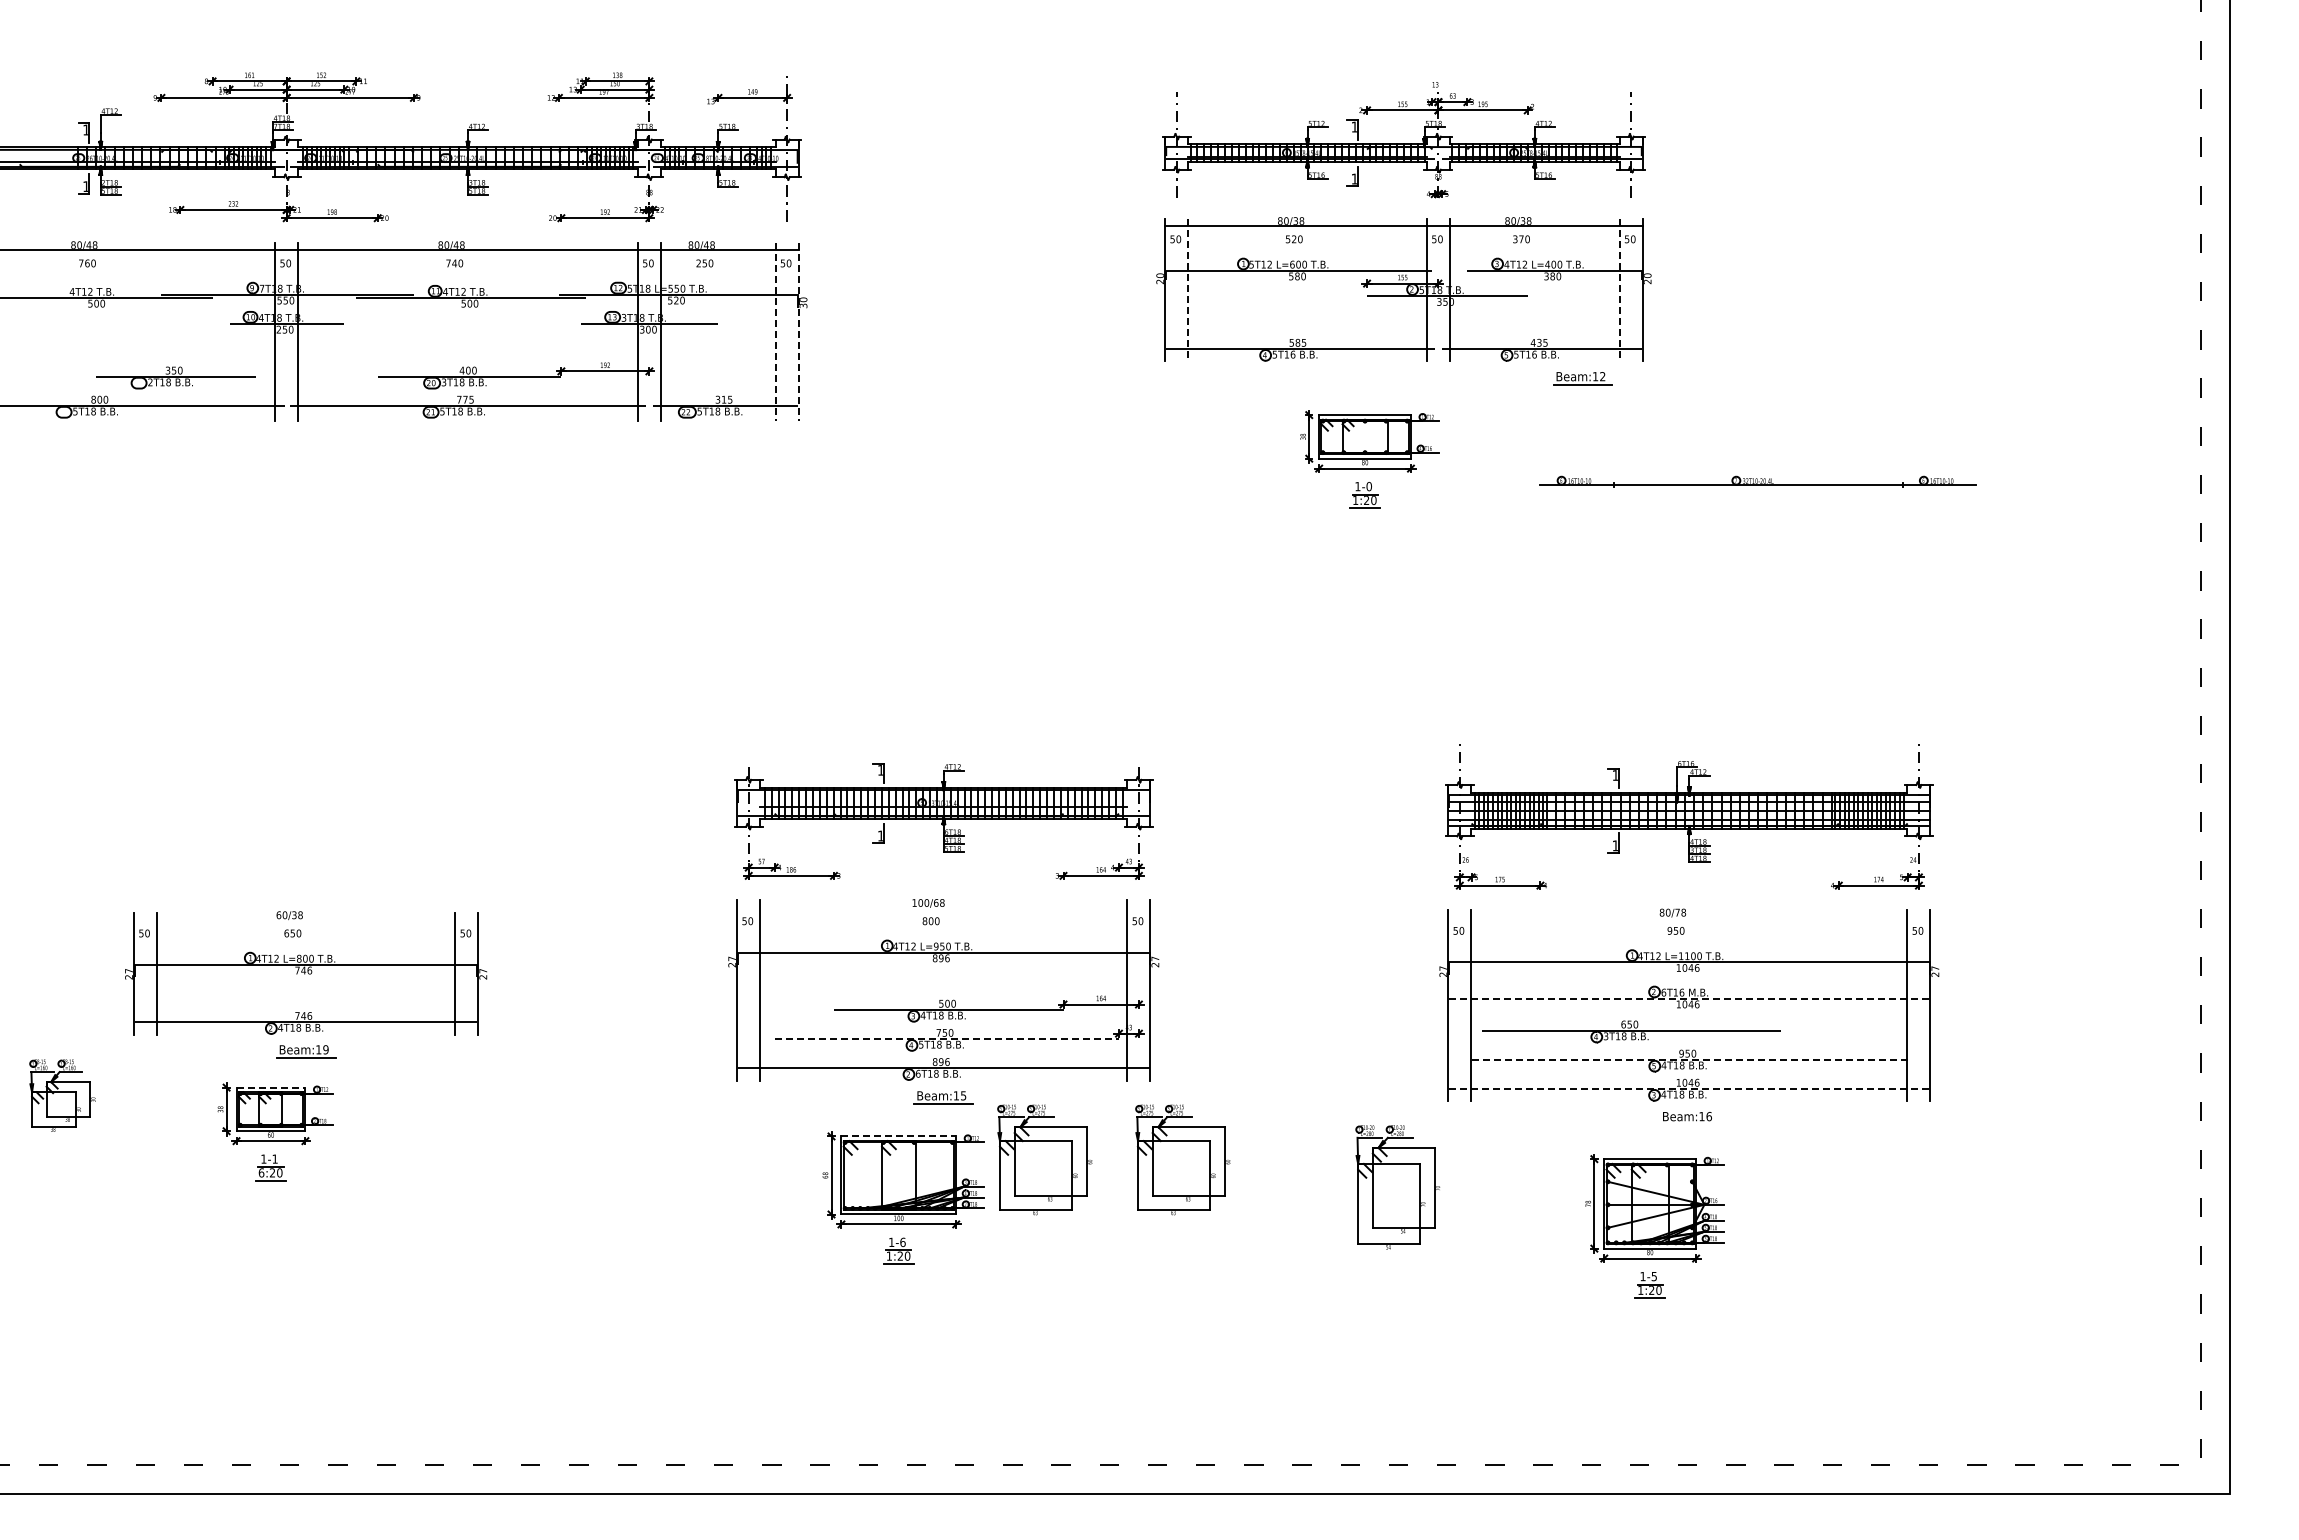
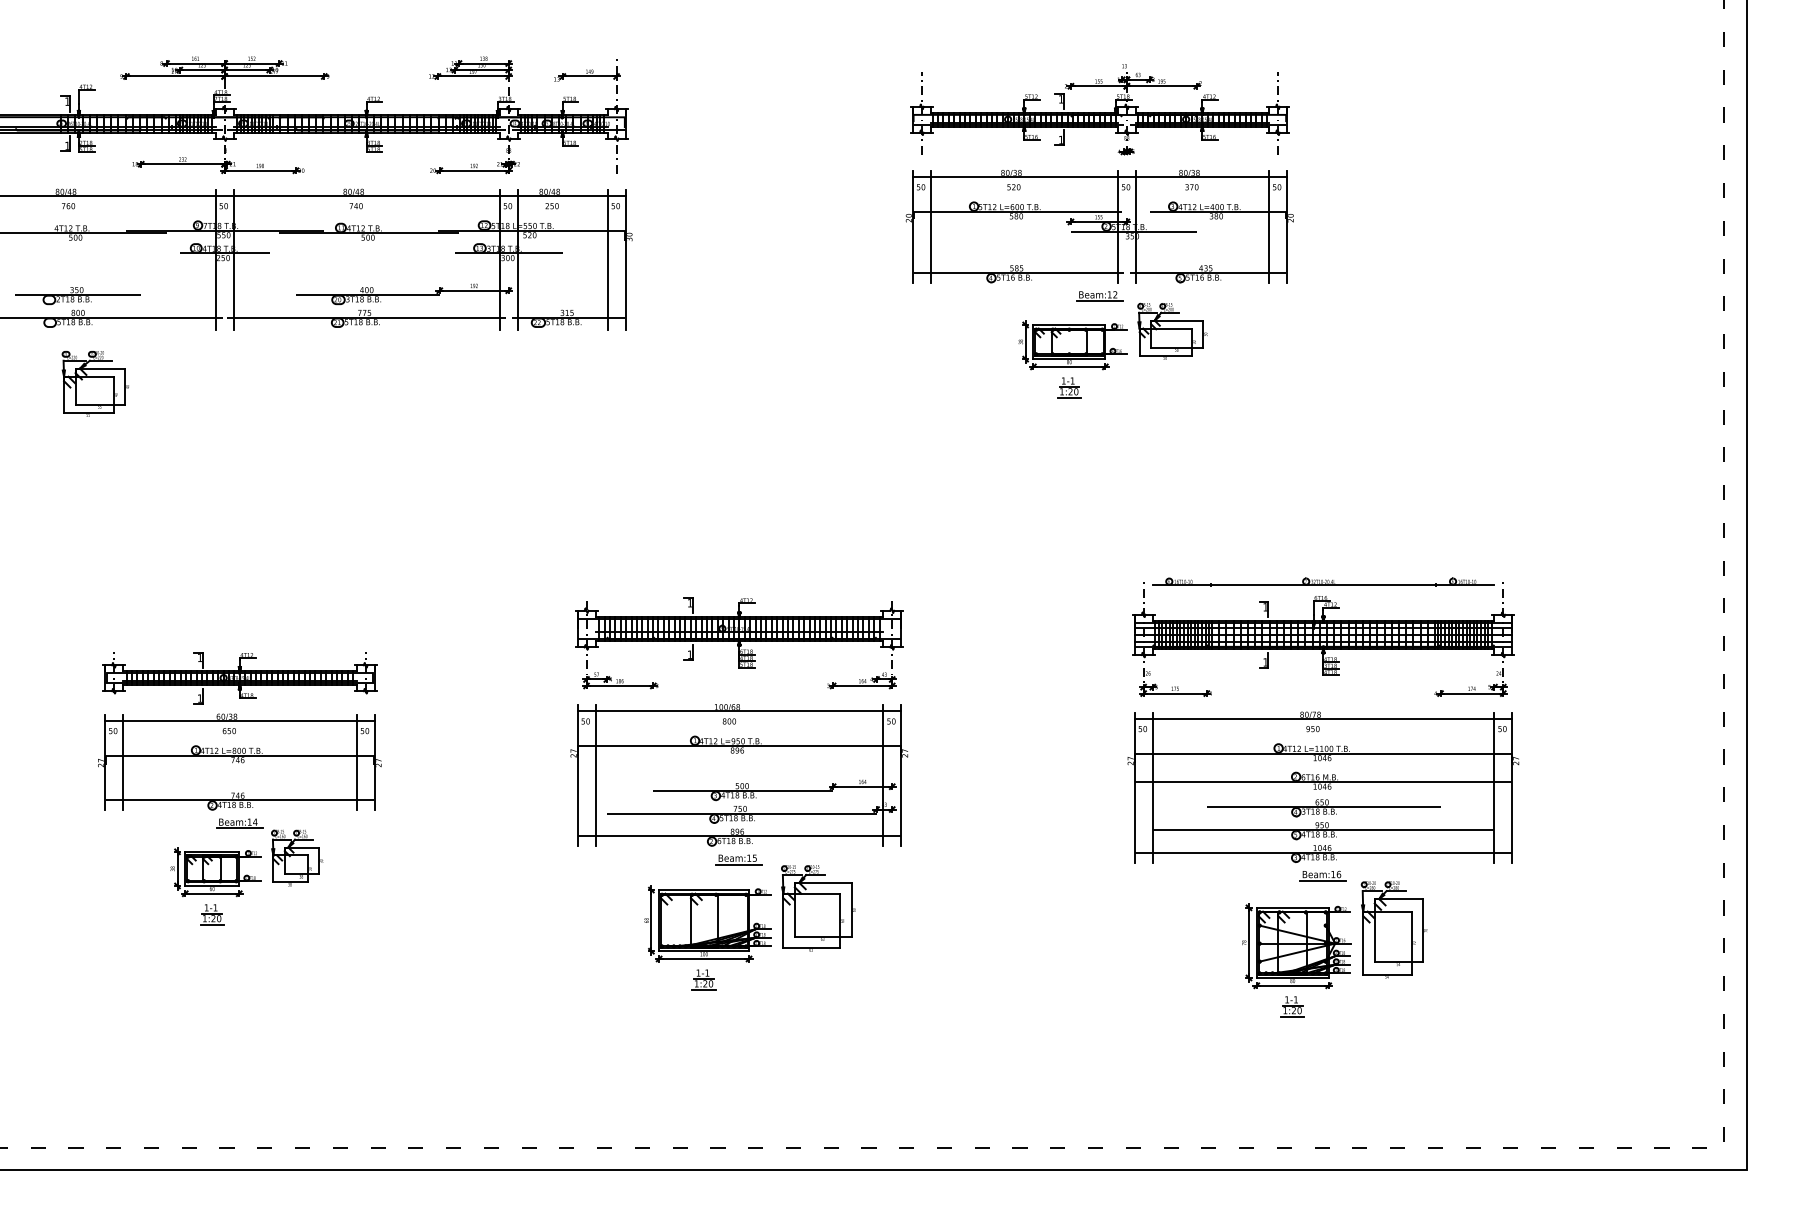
line: (1188, 290) -> (931, 227), dashed -> solid
line: (1619, 290) -> (1268, 227), dashed -> solid
line: (775, 332) -> (607, 260), dashed -> solid
line: (798, 332) -> (625, 260), dashed -> solid
part: (175, 377) -> (77, 295), moved
part: (1582, 378) -> (1099, 296), moved
part: (1496, 423) -> (1172, 331), added
part: (1757, 481) -> (1322, 582), moved
text: (1369, 486) -> (1072, 380), 1-0 -> 1-1
part: (121, 490) -> (95, 384), added
part: (306, 865) -> (240, 677), added
line: (943, 908) -> (739, 711), added
line: (1689, 917) -> (1323, 718), added
line: (306, 920) -> (240, 720), added
line: (1689, 998) -> (1323, 782), dashed -> solid
part: (1631, 1031) -> (1323, 807), moved
line: (947, 1038) -> (742, 813), dashed -> solid
text: (325, 1049) -> (254, 821), Beam:19 -> Beam:14
line: (1690, 1059) -> (1324, 829), dashed -> solid
line: (271, 1087) -> (212, 851), dashed -> solid
line: (1689, 1088) -> (1323, 852), dashed -> solid
part: (62, 1095) -> (297, 857), moved
line: (1689, 1124) -> (1323, 880), added
line: (899, 1136) -> (704, 890), dashed -> solid
part: (1182, 1159) -> (926, 908), removed
text: (261, 1172) -> (204, 918), 6:20 -> 1:20
part: (1397, 1187) -> (1394, 930), moved
text: (902, 1242) -> (707, 973), 1-6 -> 1-1
text: (1653, 1276) -> (1295, 999), 1-5 -> 1-1

